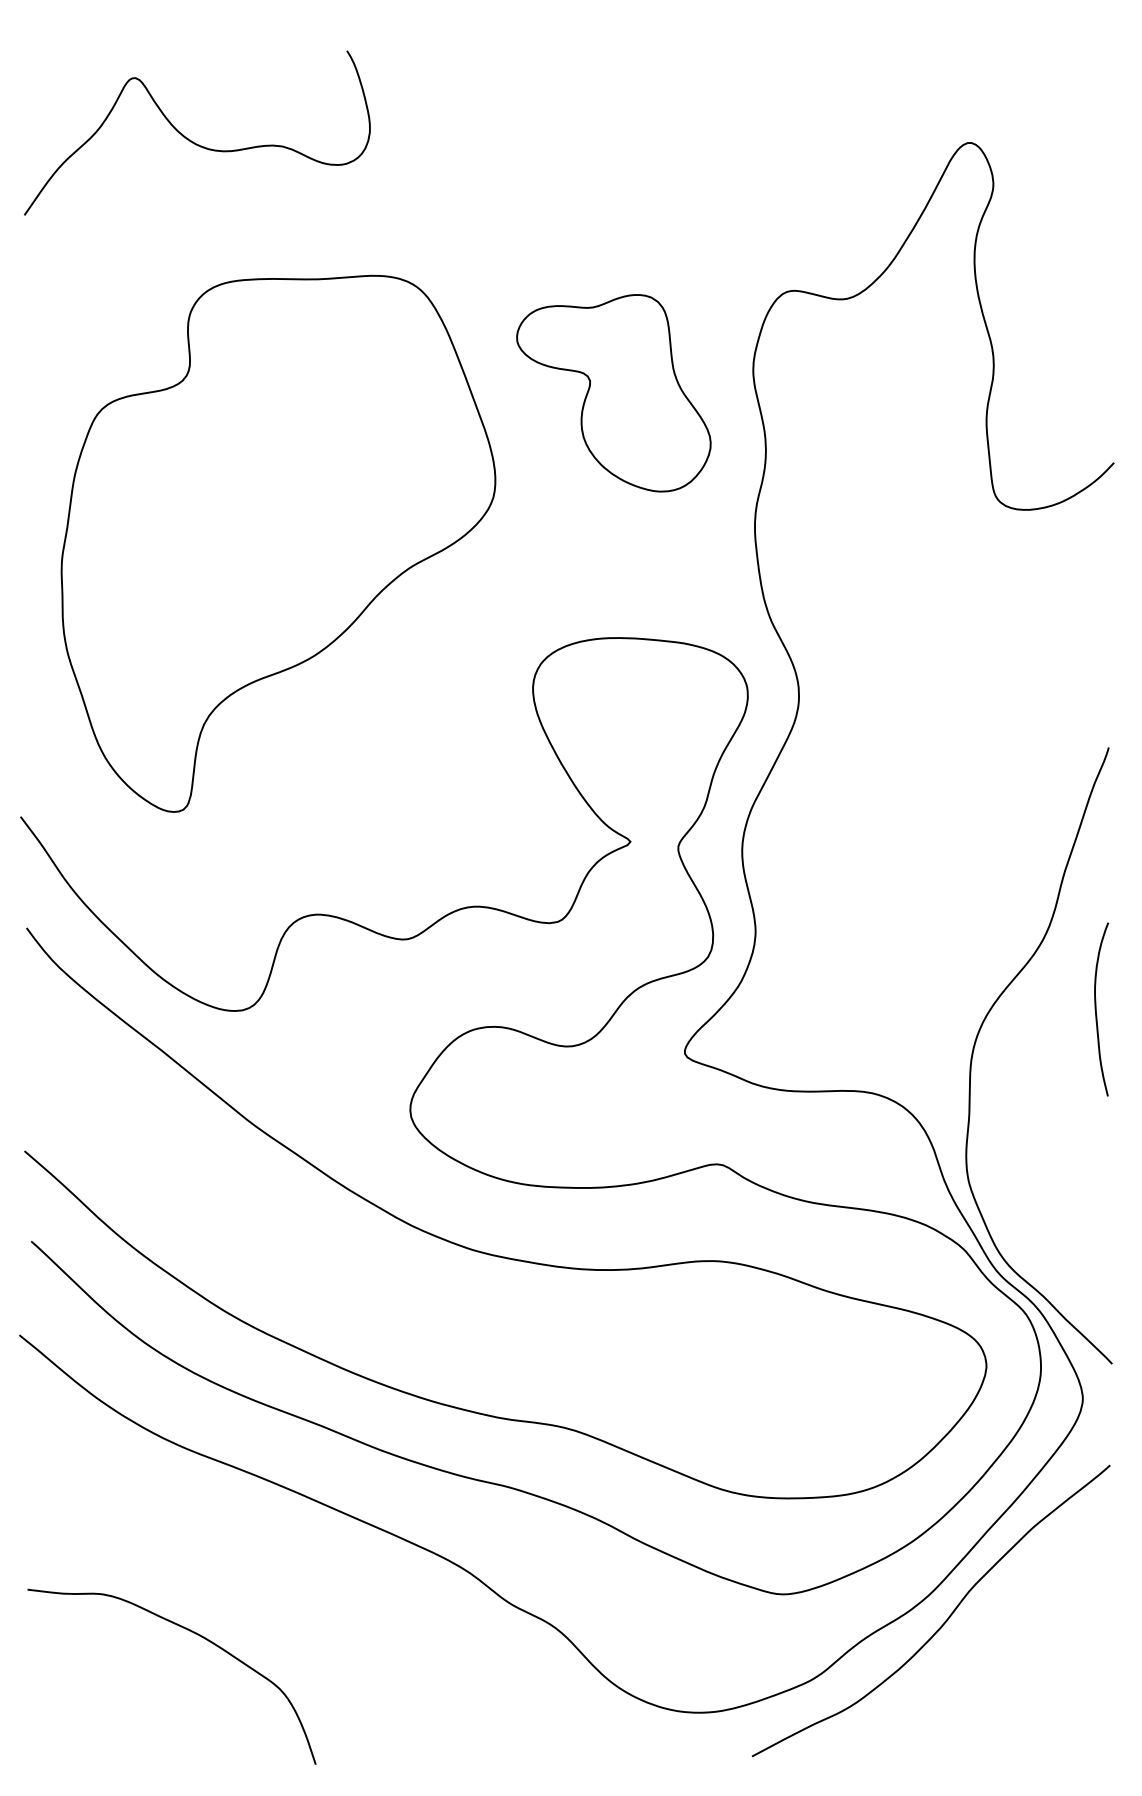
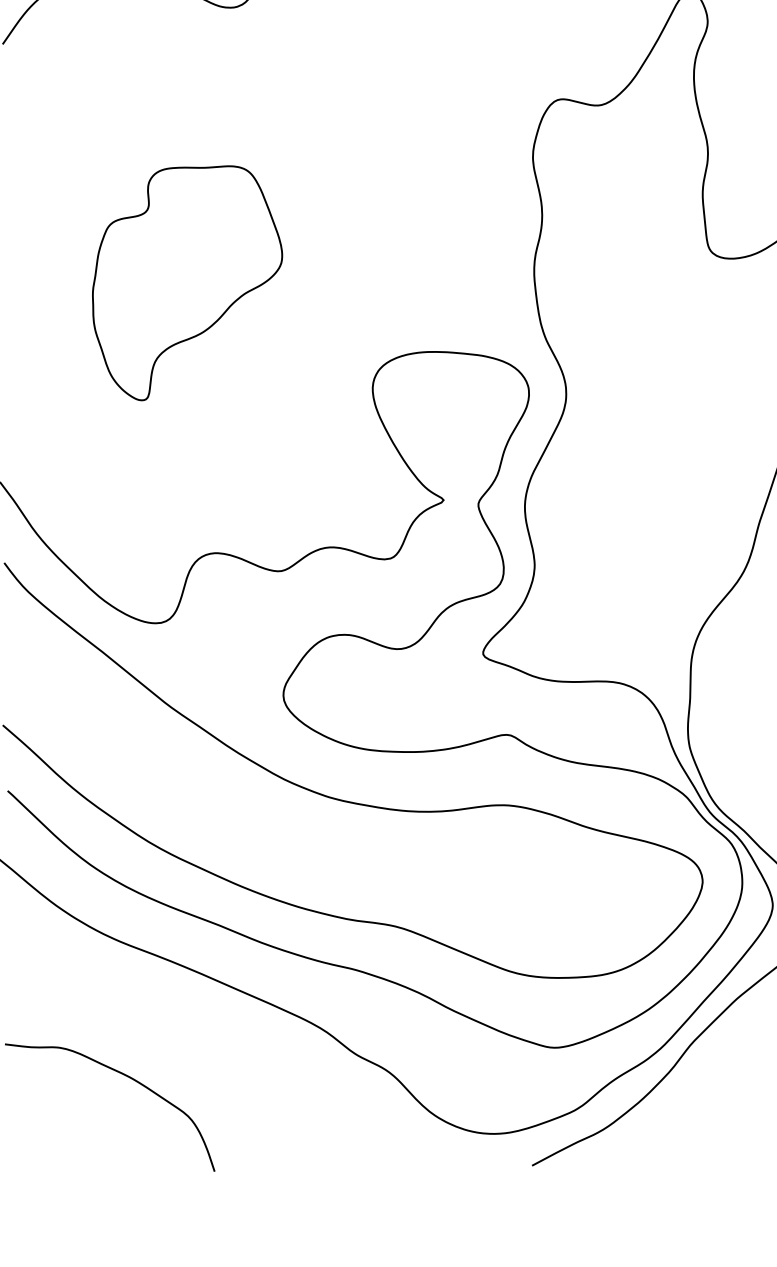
part: (613, 393) -> (431, 174), removed
part: (278, 543) -> (187, 283), size x0.6

